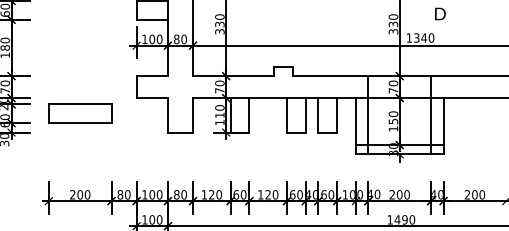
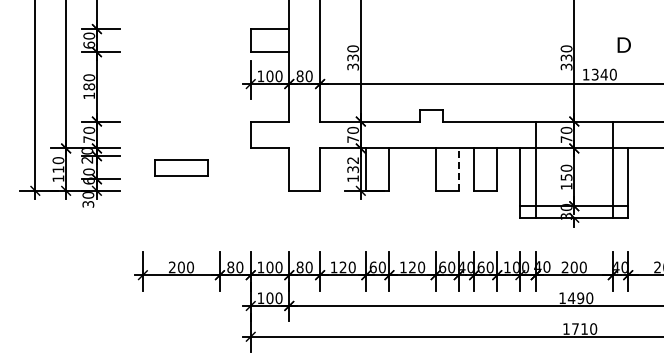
text: (220, 111) -> (353, 165), 110 -> 132
part: (80, 113) -> (181, 167), size x0.7
line: (305, 115) -> (458, 169), solid -> dashed

